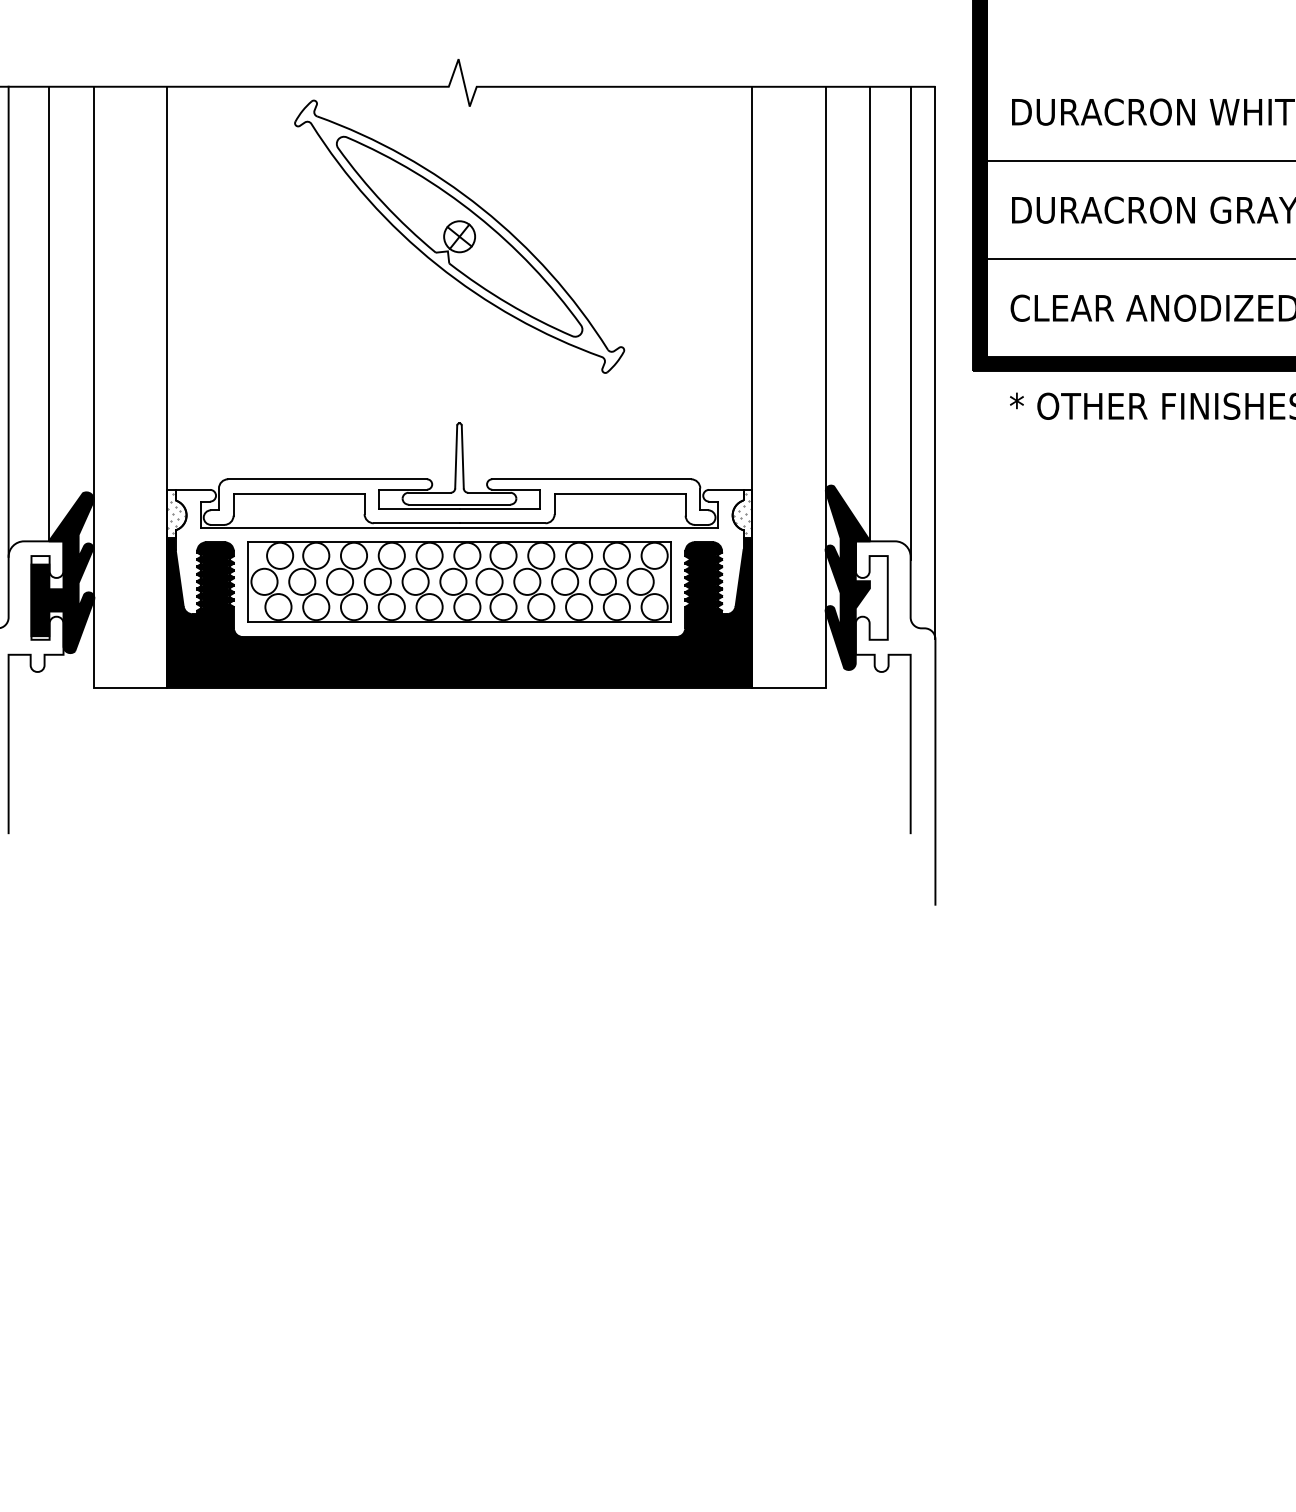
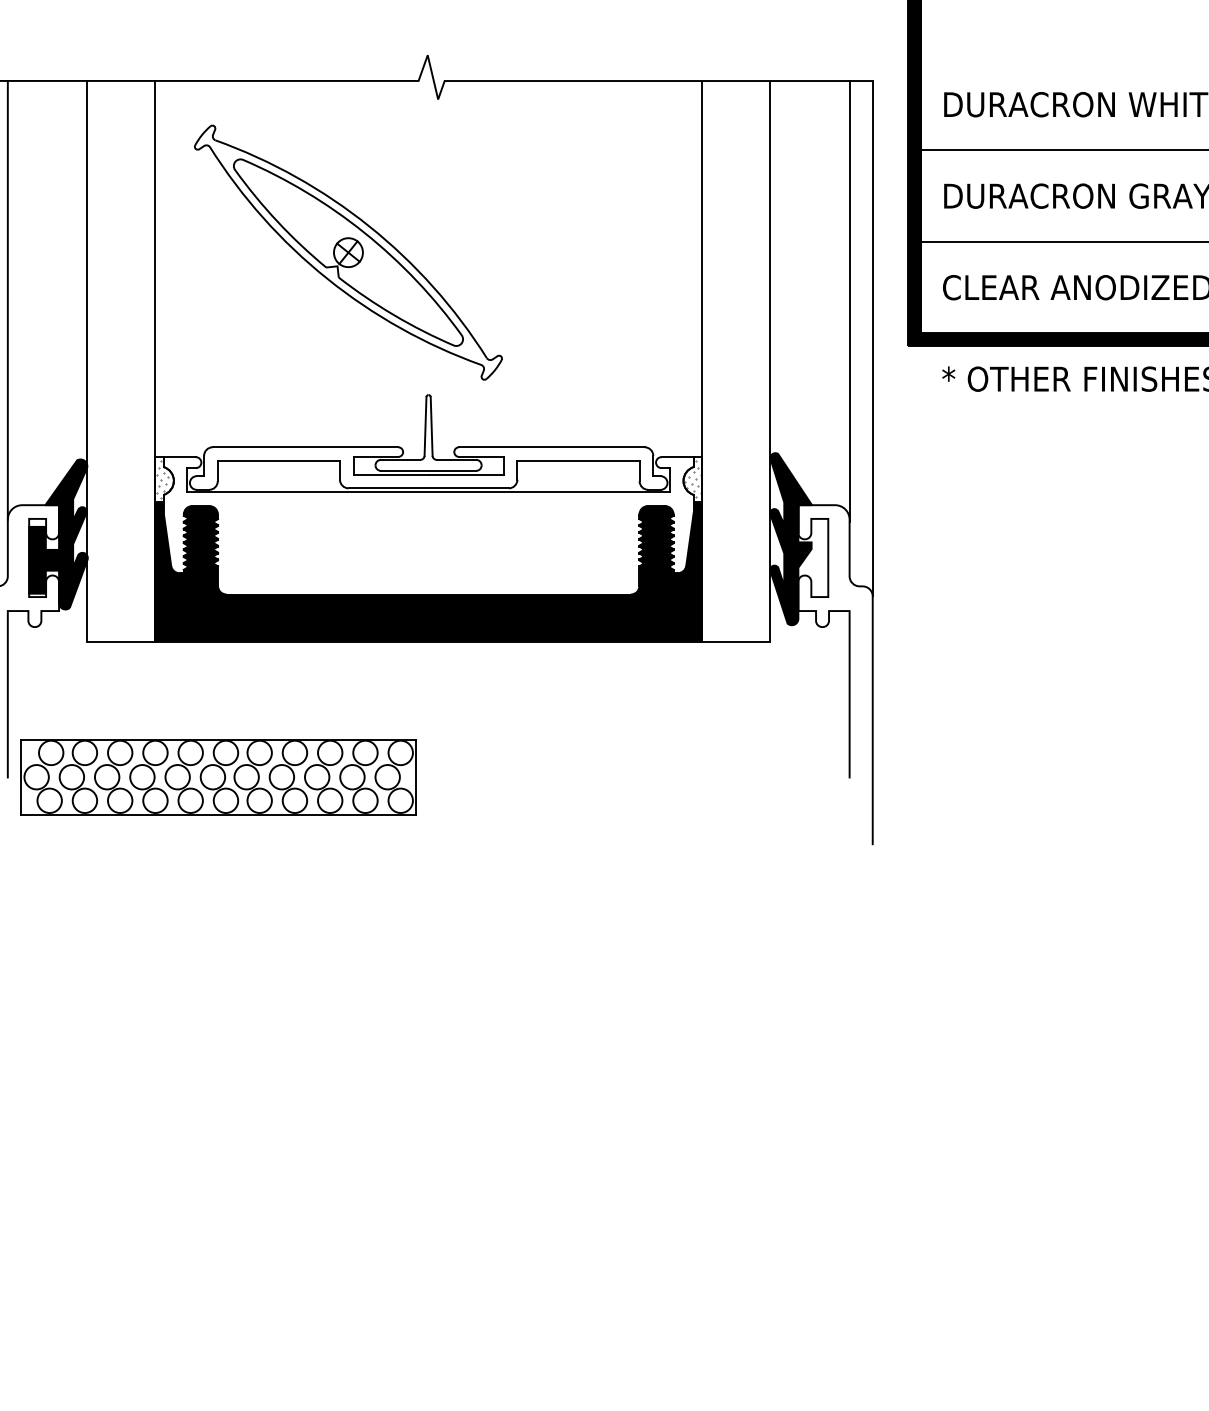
part: (459, 236) -> (348, 252), moved
line: (48, 313) -> (45, 292), removed
line: (870, 313) -> (812, 292), removed
part: (459, 581) -> (218, 776), moved

